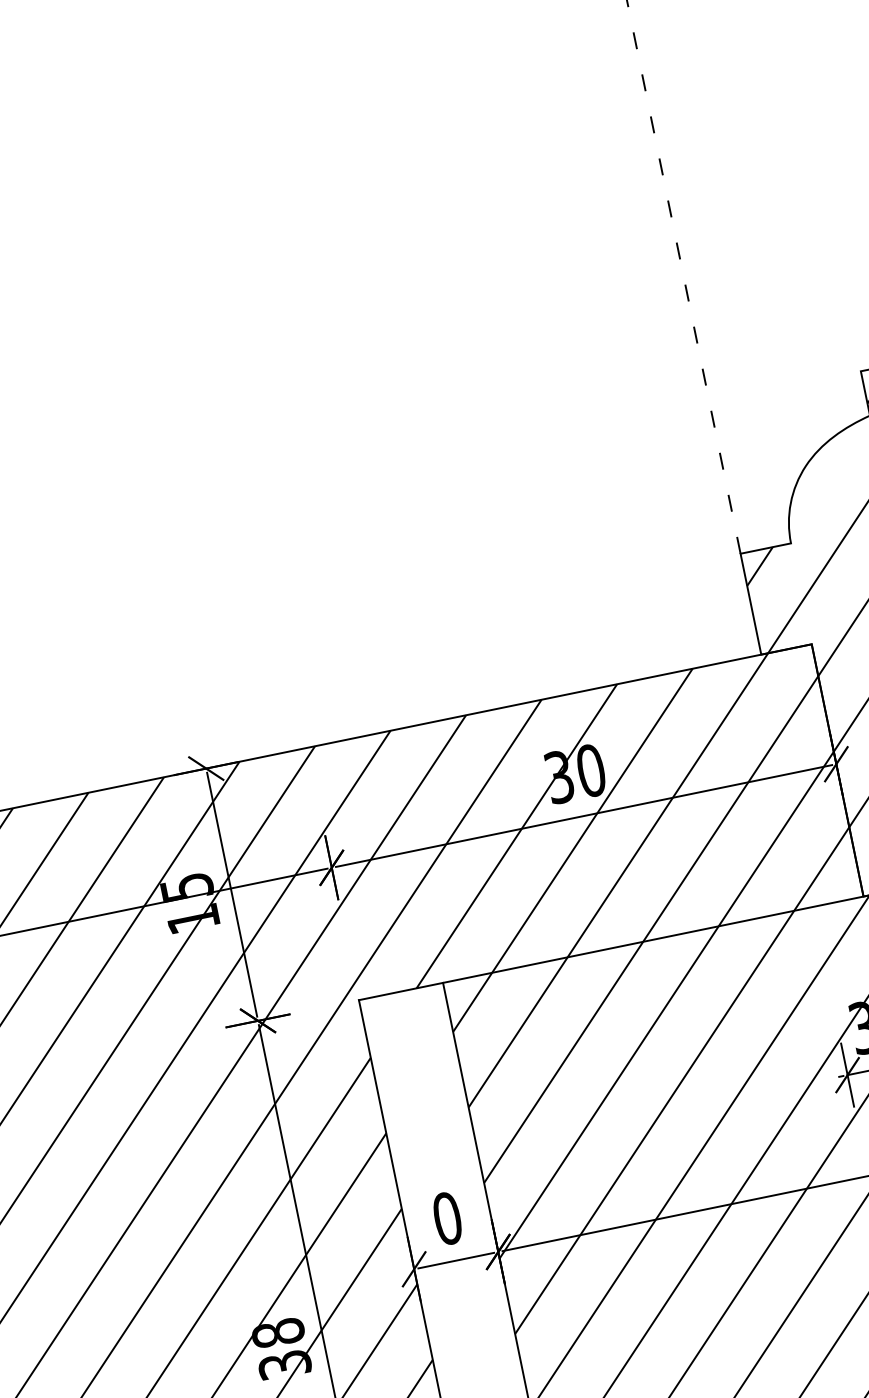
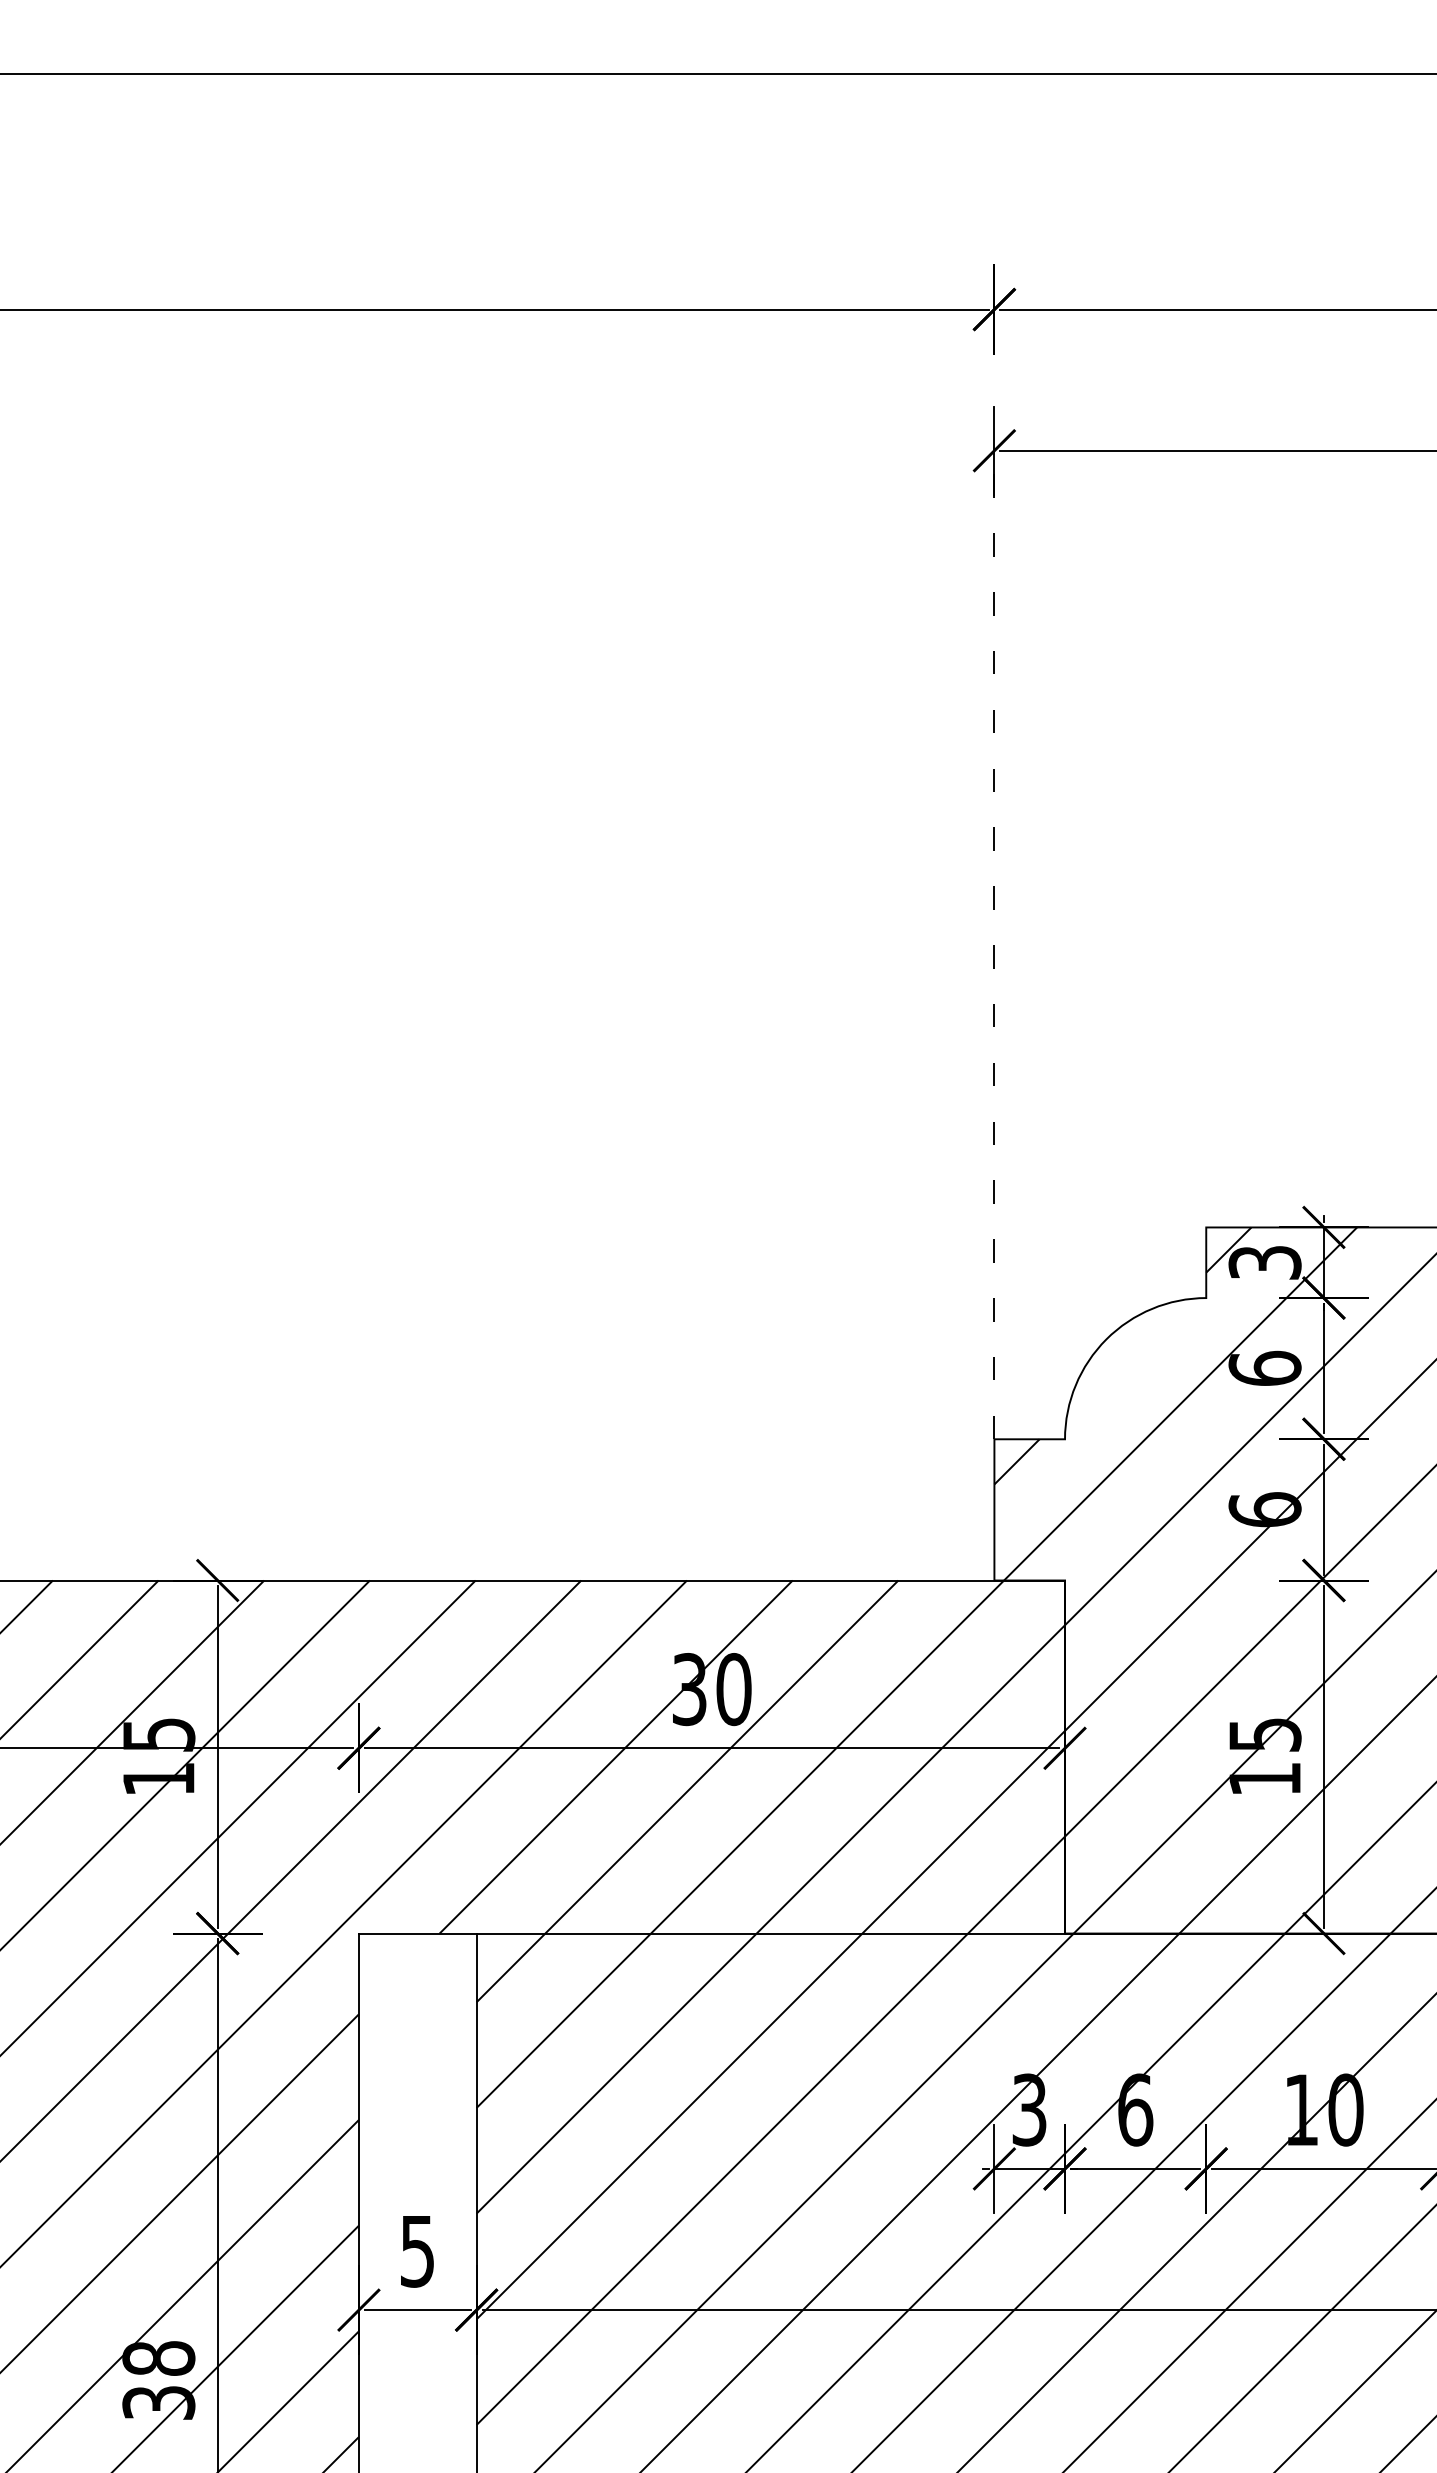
text: (447, 1218) -> (417, 2250), 0 -> 5

